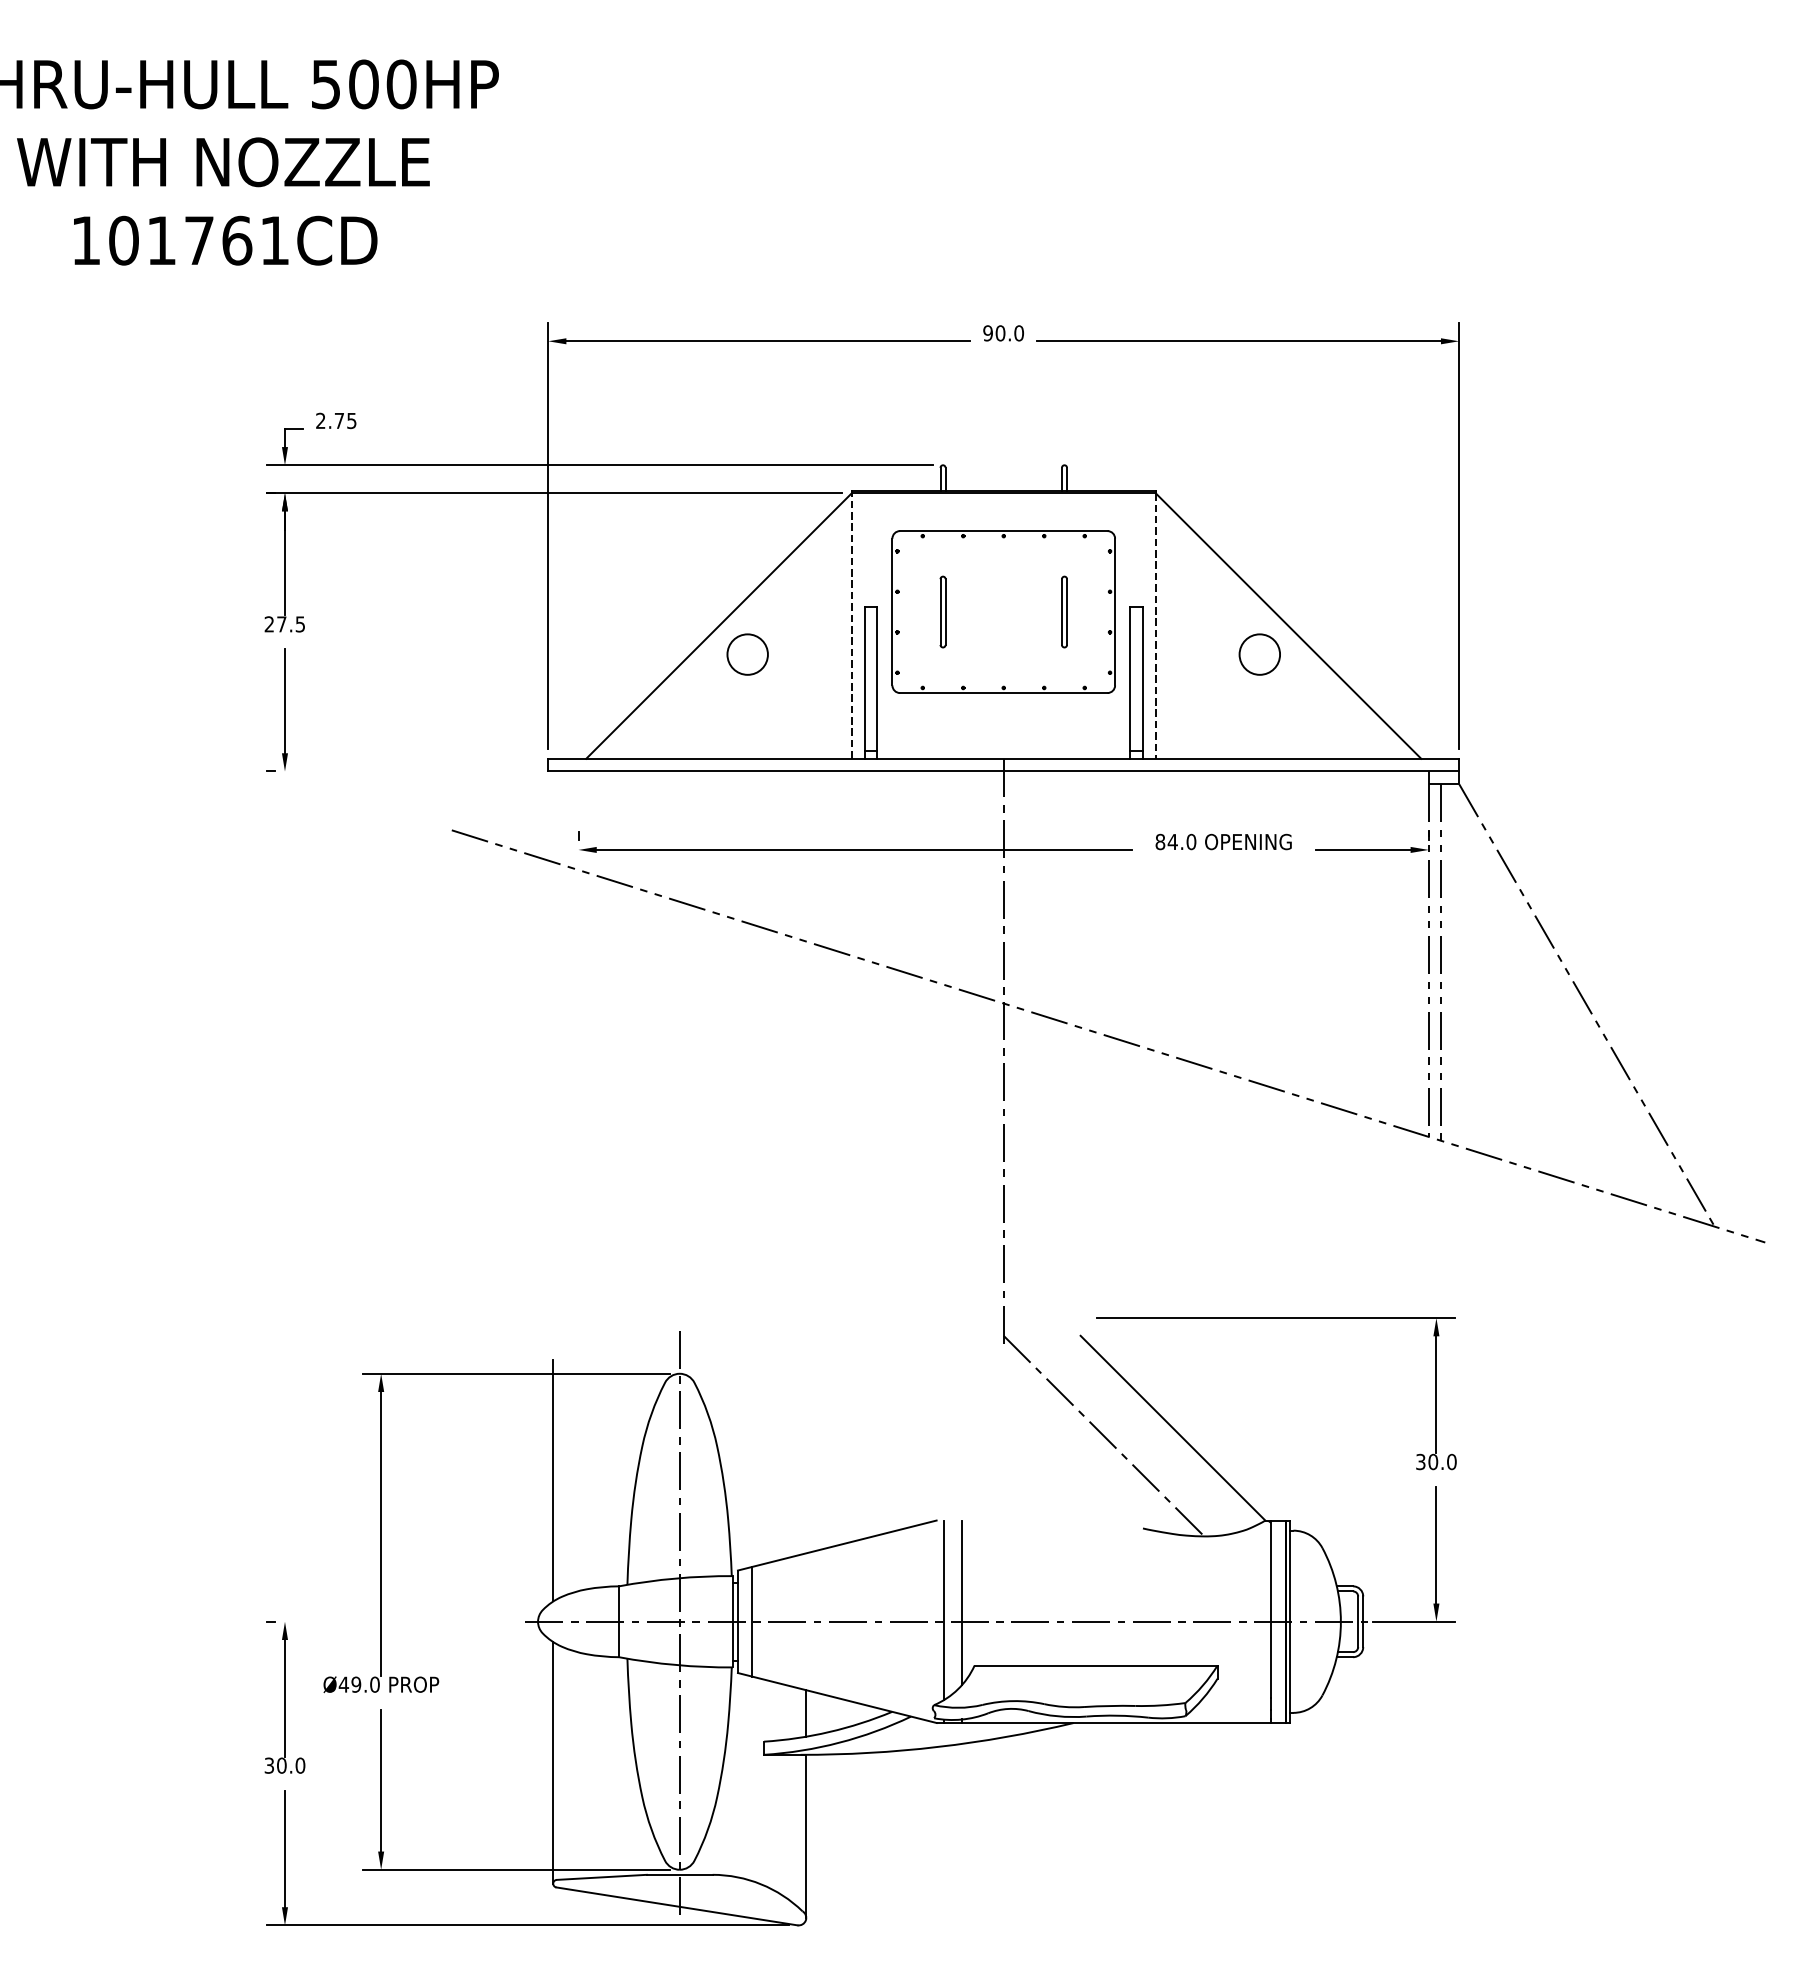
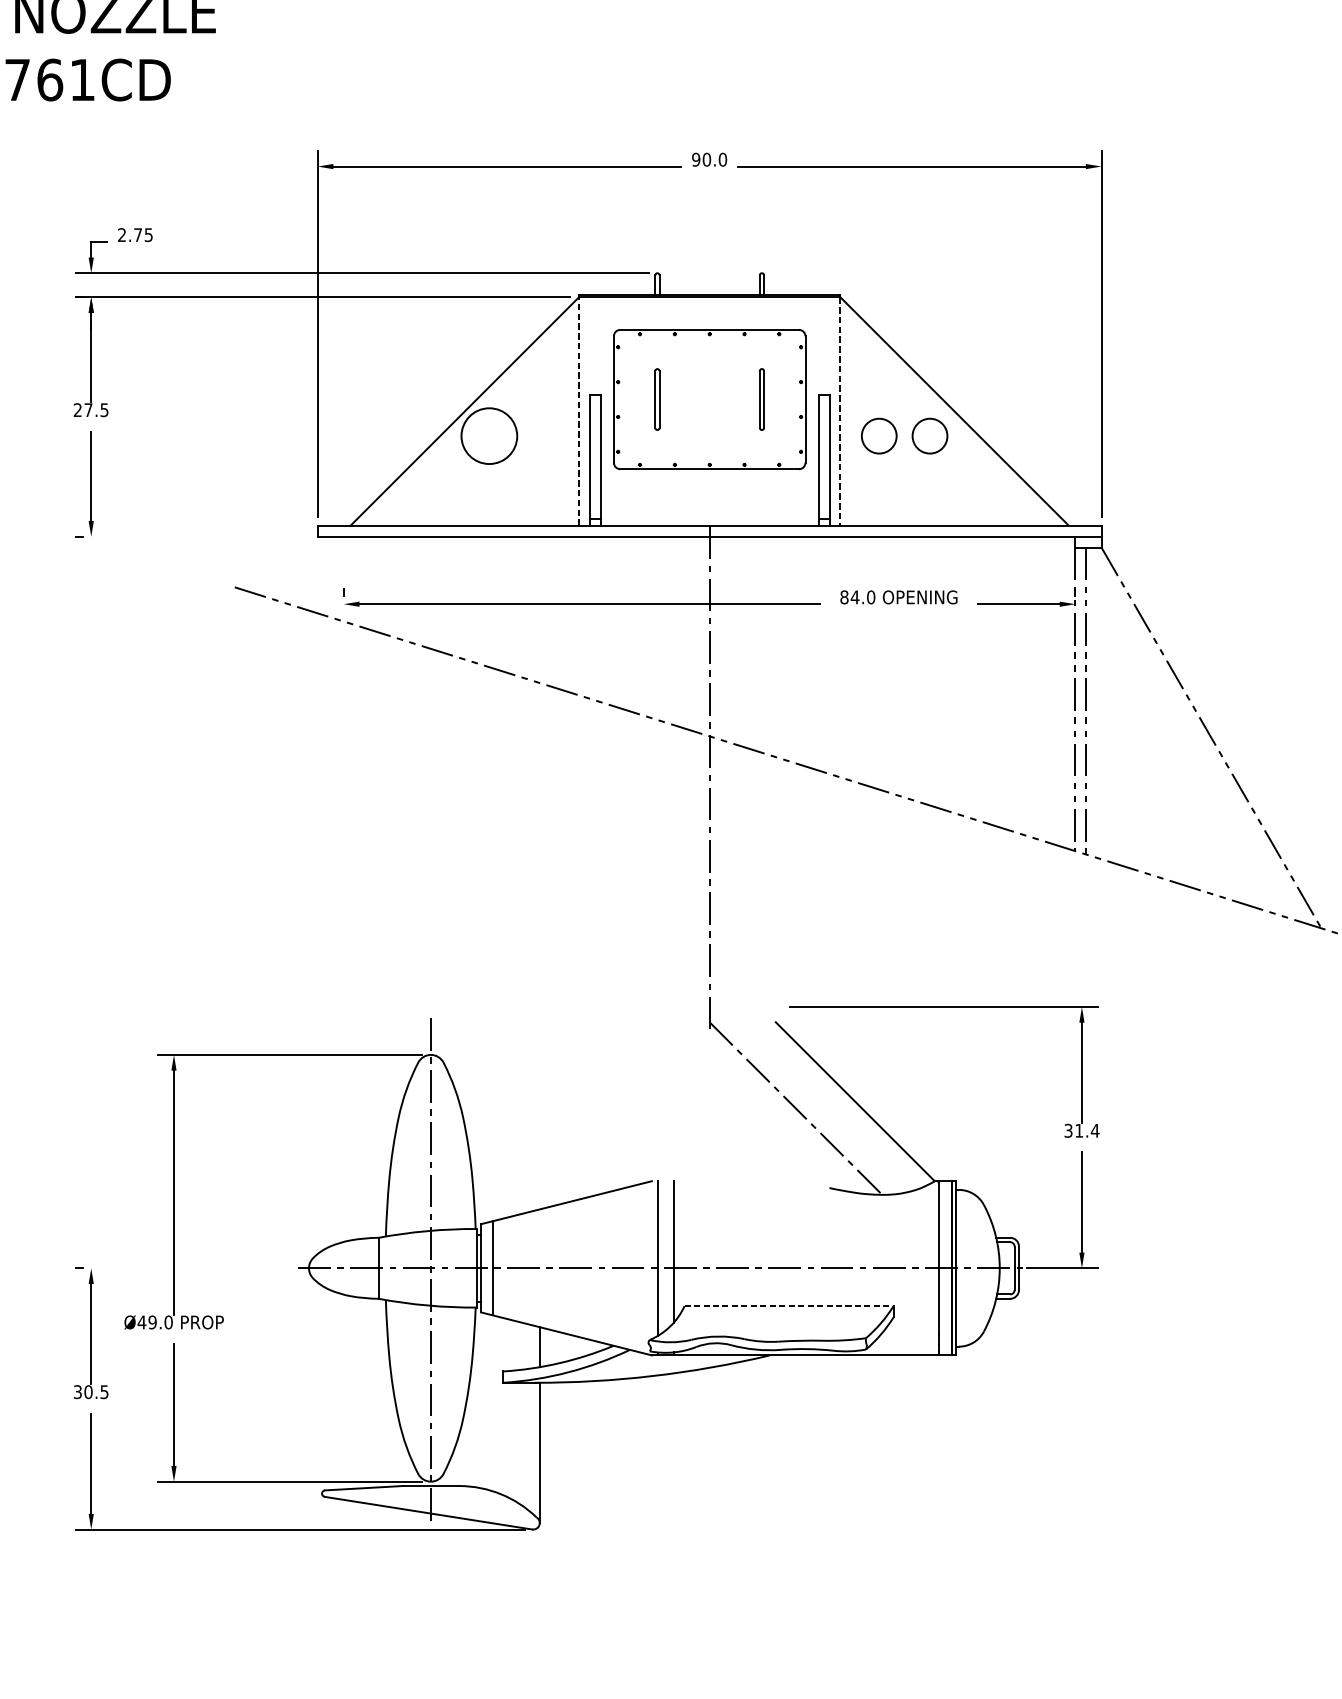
circle: (747, 654) -> (489, 436), size x1.6
circle: (1200, 654) -> (878, 436), added
text: (1442, 1461) -> (1087, 1130), 30.0 -> 31.4
line: (553, 1480) -> (322, 1146), removed
line: (1096, 1665) -> (789, 1305), solid -> dashed
line: (553, 1762) -> (322, 1389), removed
text: (300, 1765) -> (104, 1391), 30.0 -> 30.5

